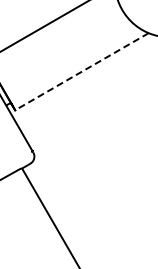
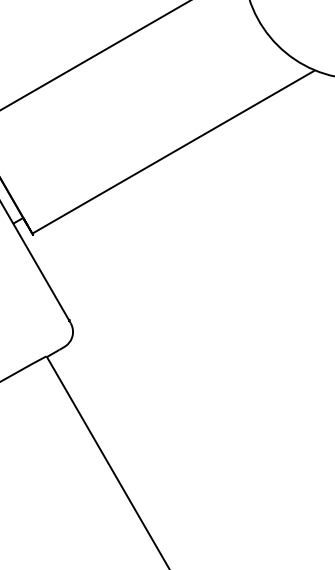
line: (81, 71) -> (172, 151), dashed -> solid

